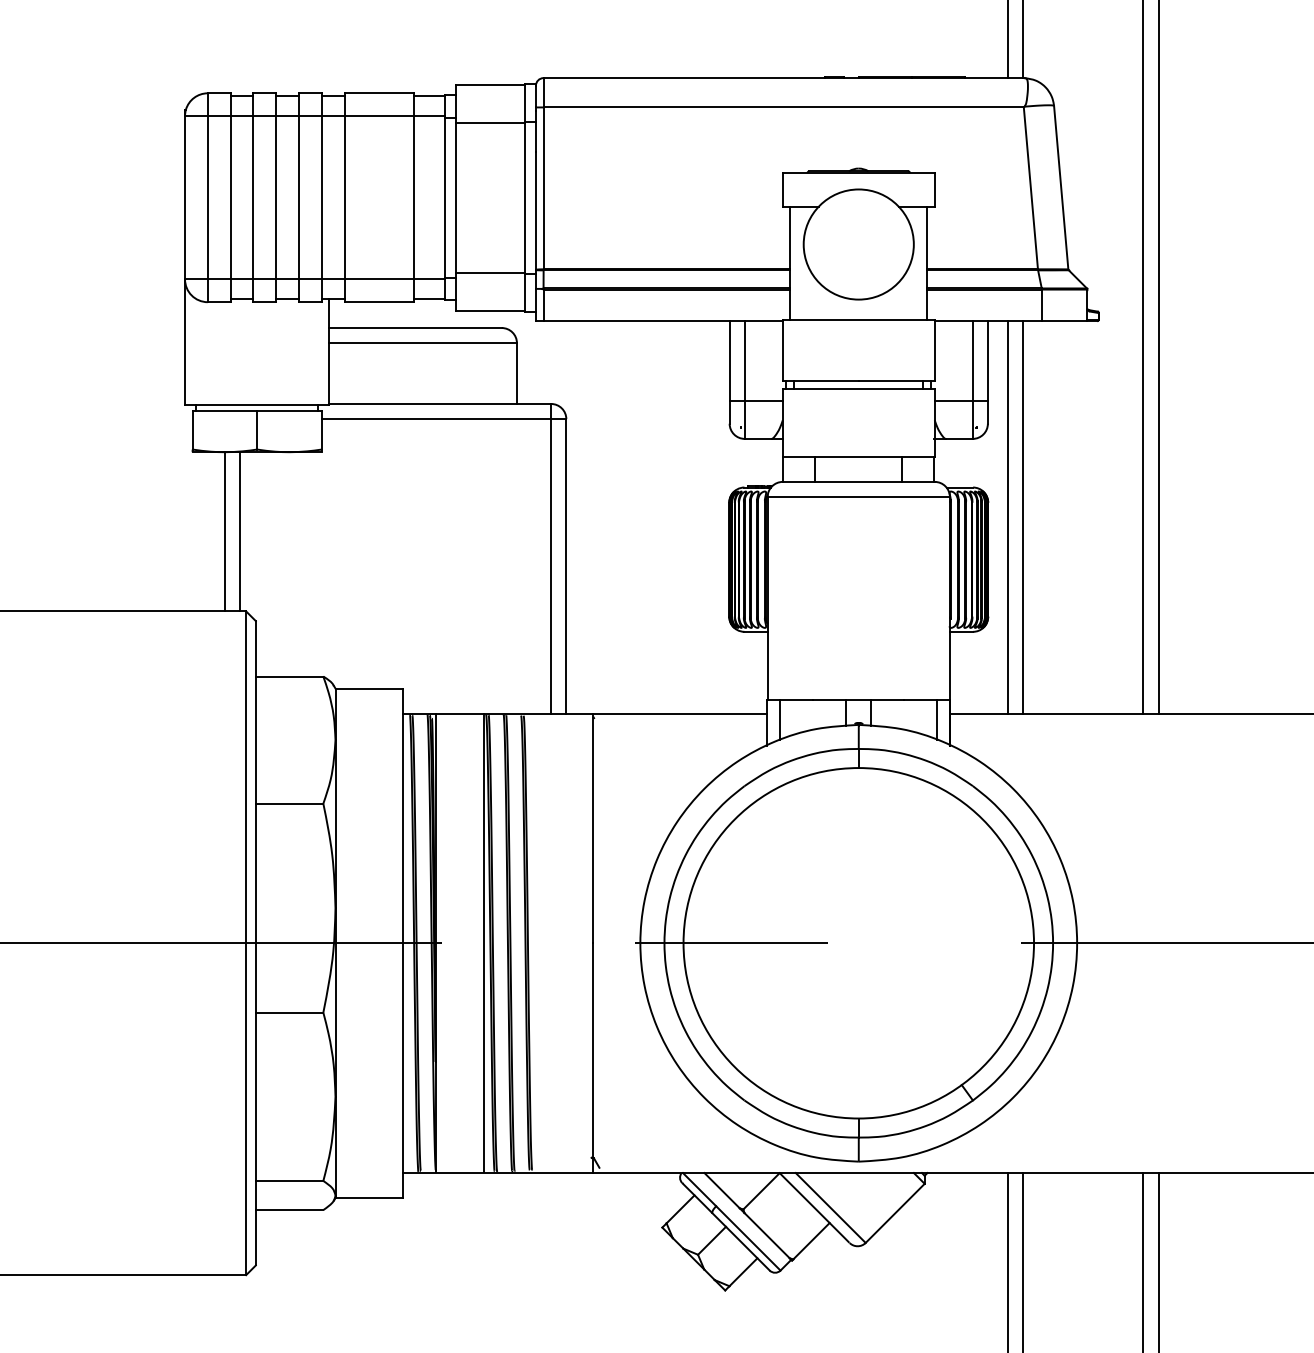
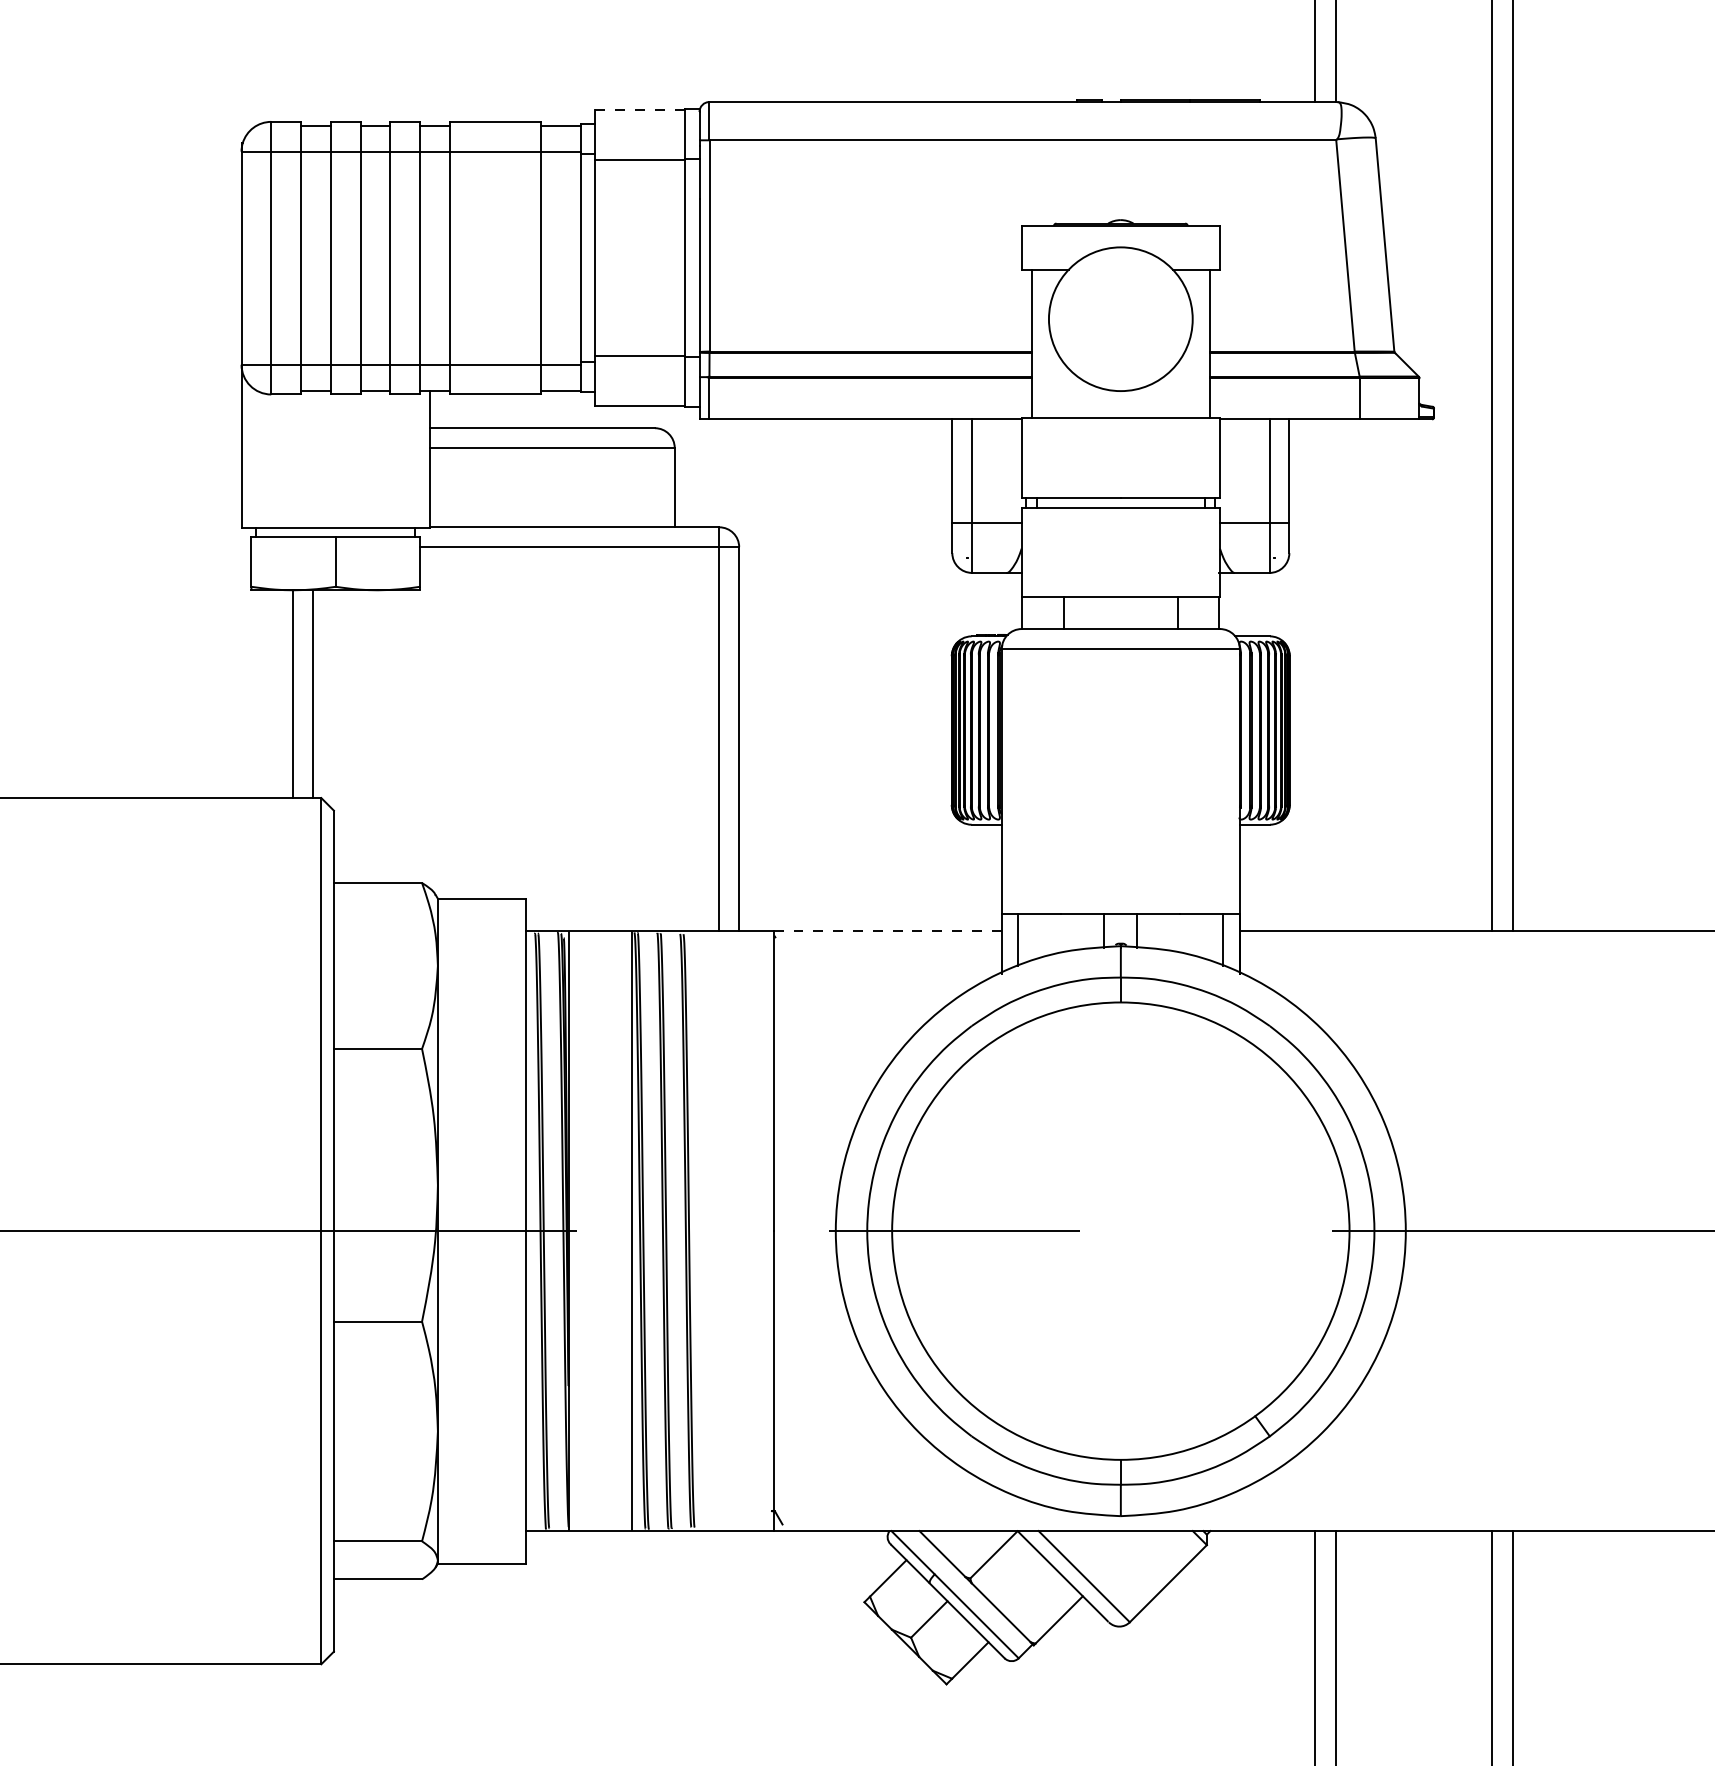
line: (490, 84) -> (640, 110), solid -> dashed
line: (1007, 517) -> (1314, 675), removed
line: (1023, 517) -> (1335, 675), removed
line: (679, 713) -> (886, 931), solid -> dashed

